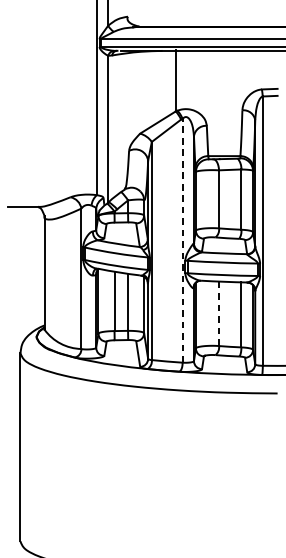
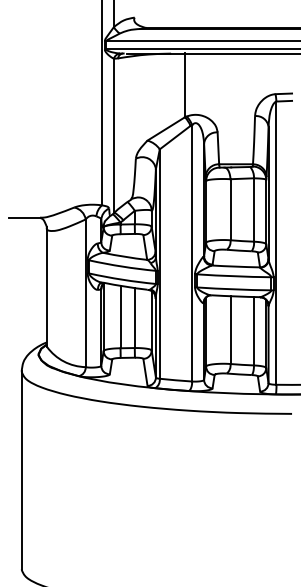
line: (182, 240) -> (192, 252), dashed -> solid
line: (219, 314) -> (230, 330), dashed -> solid

